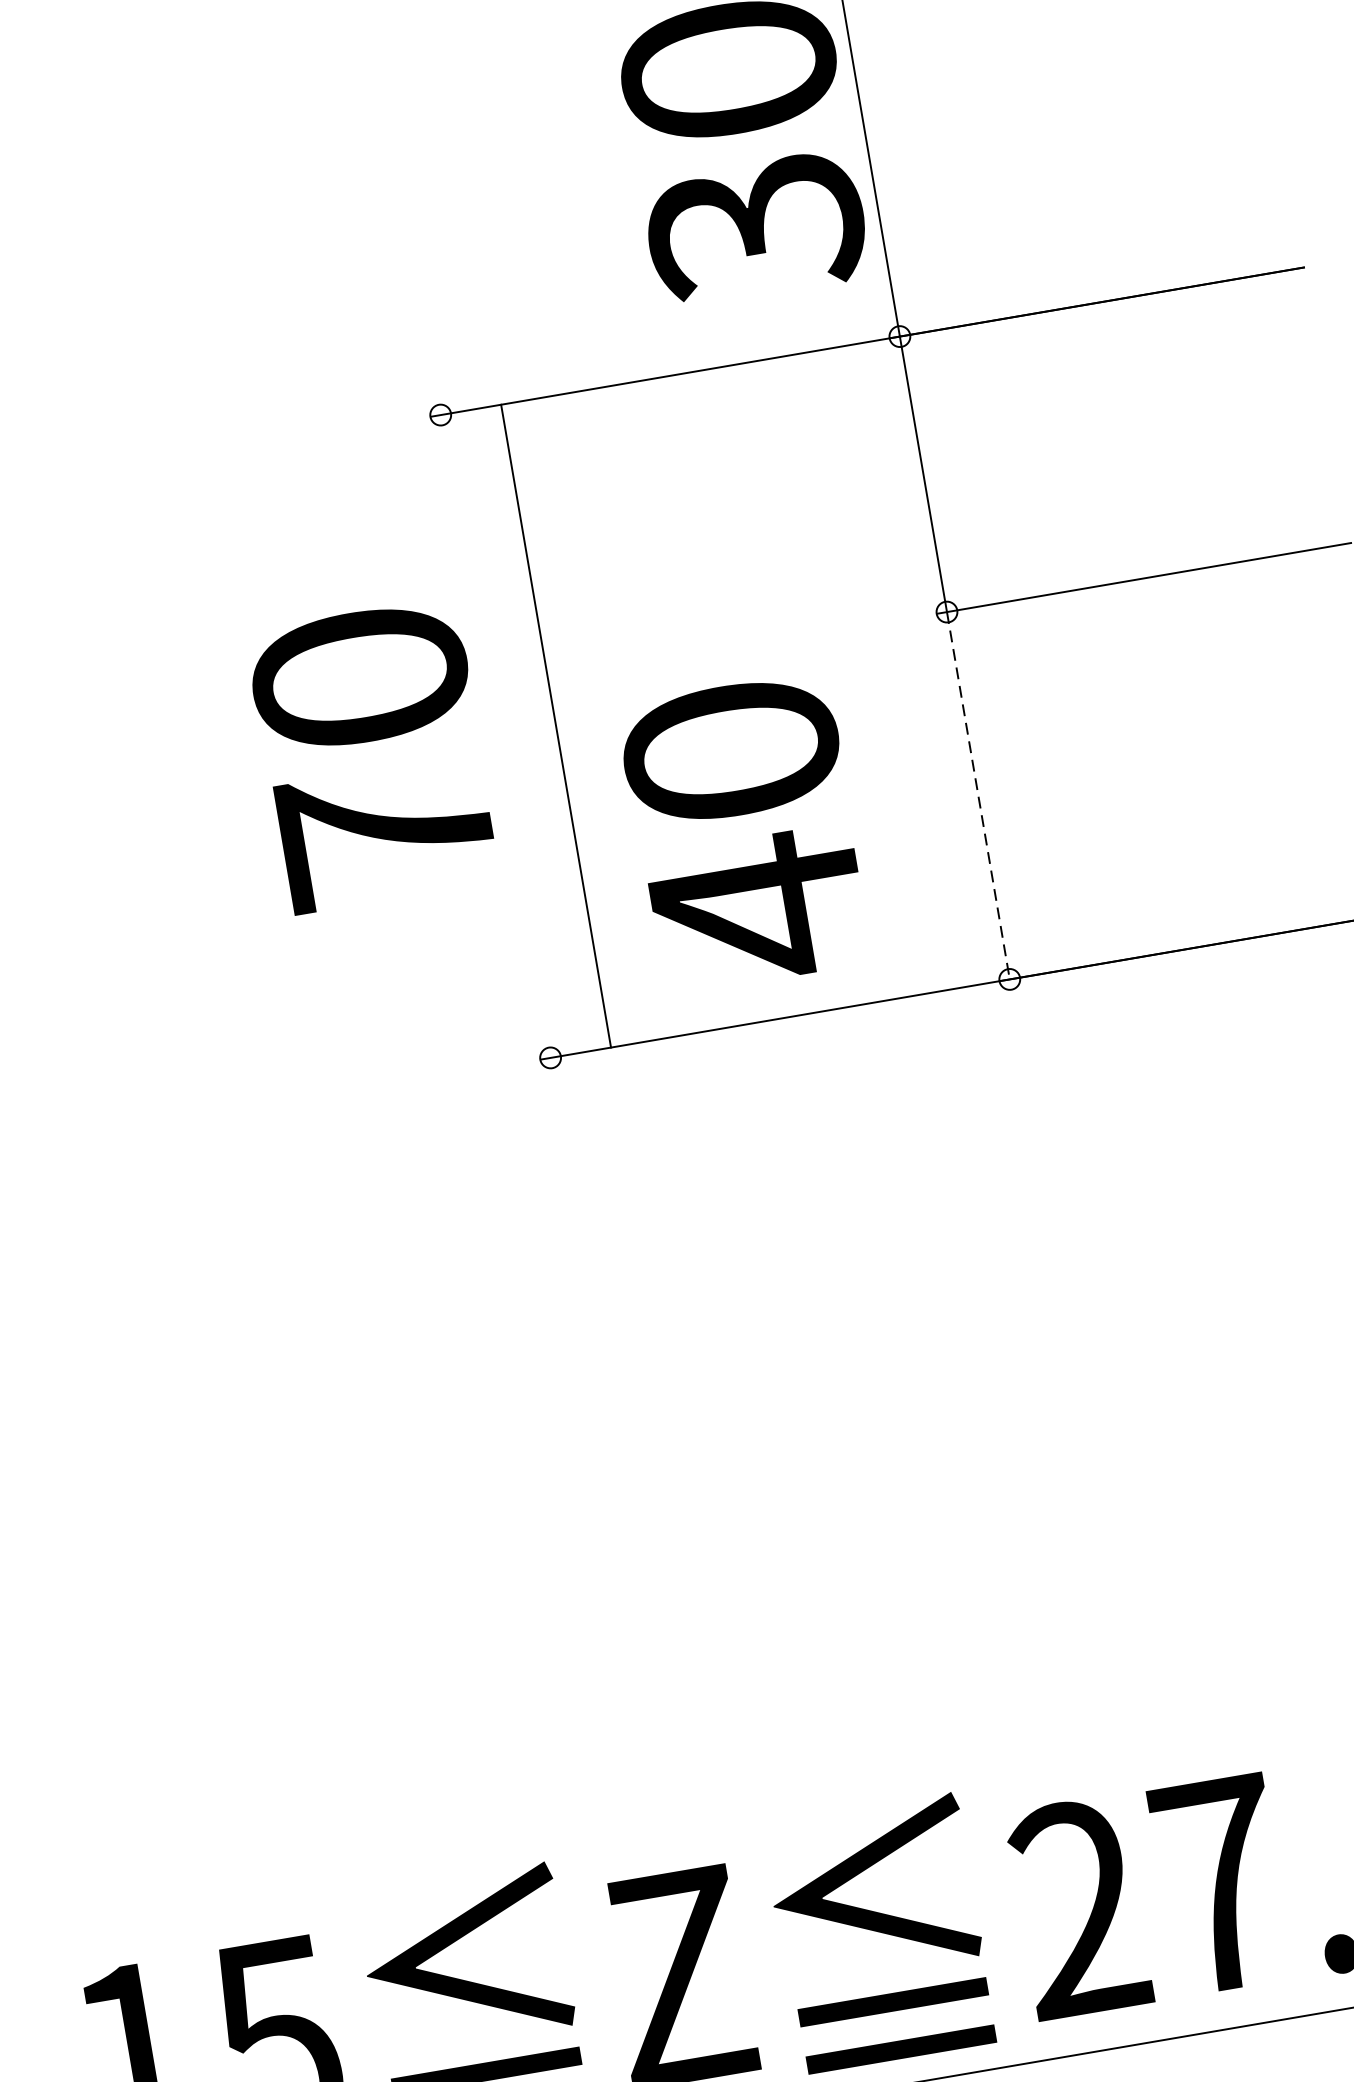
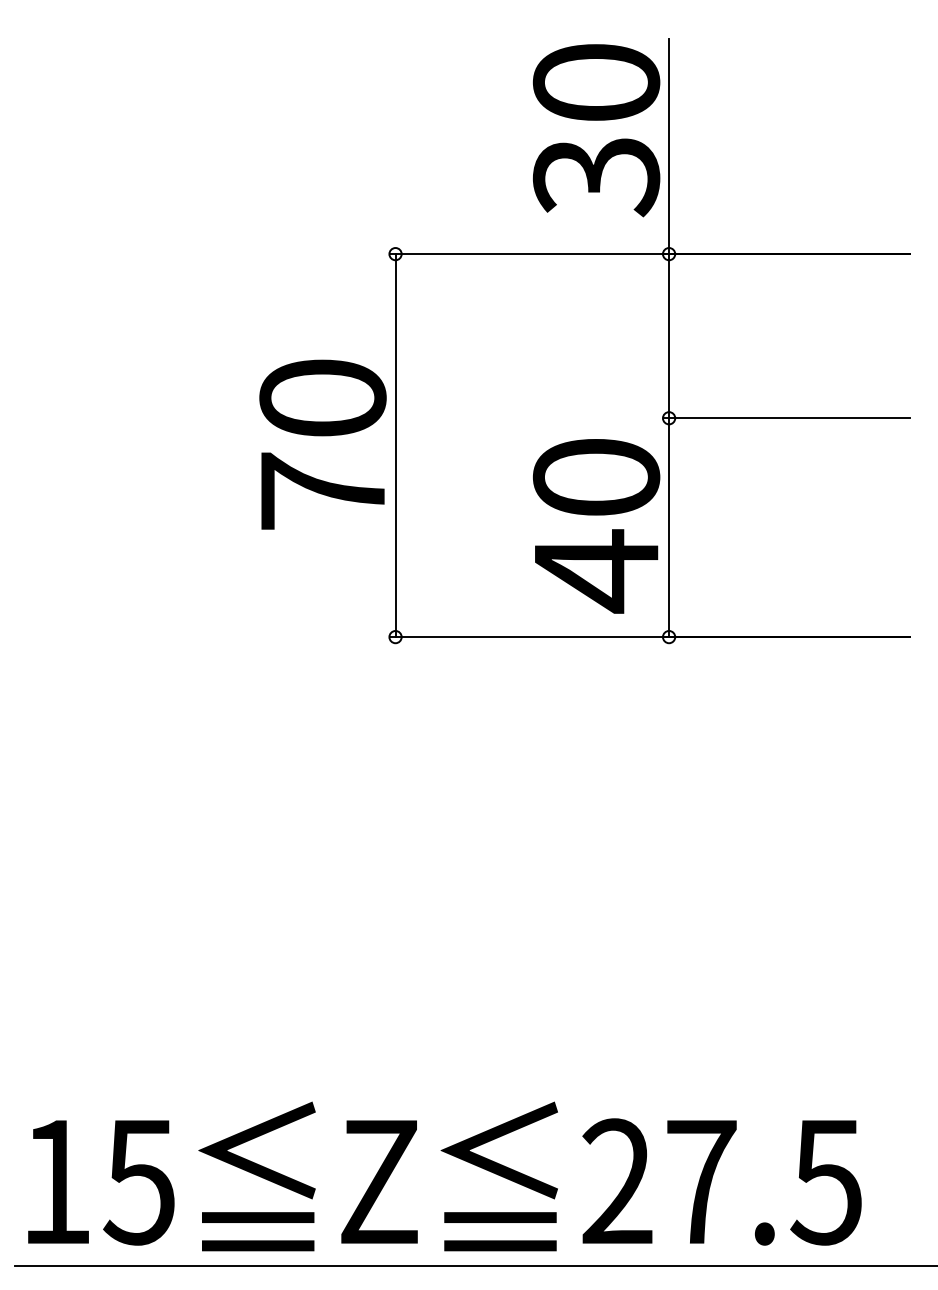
line: (555, 725) -> (395, 445), moved
line: (979, 797) -> (669, 528), dashed -> solid
text: (745, 833) -> (596, 526), moved

